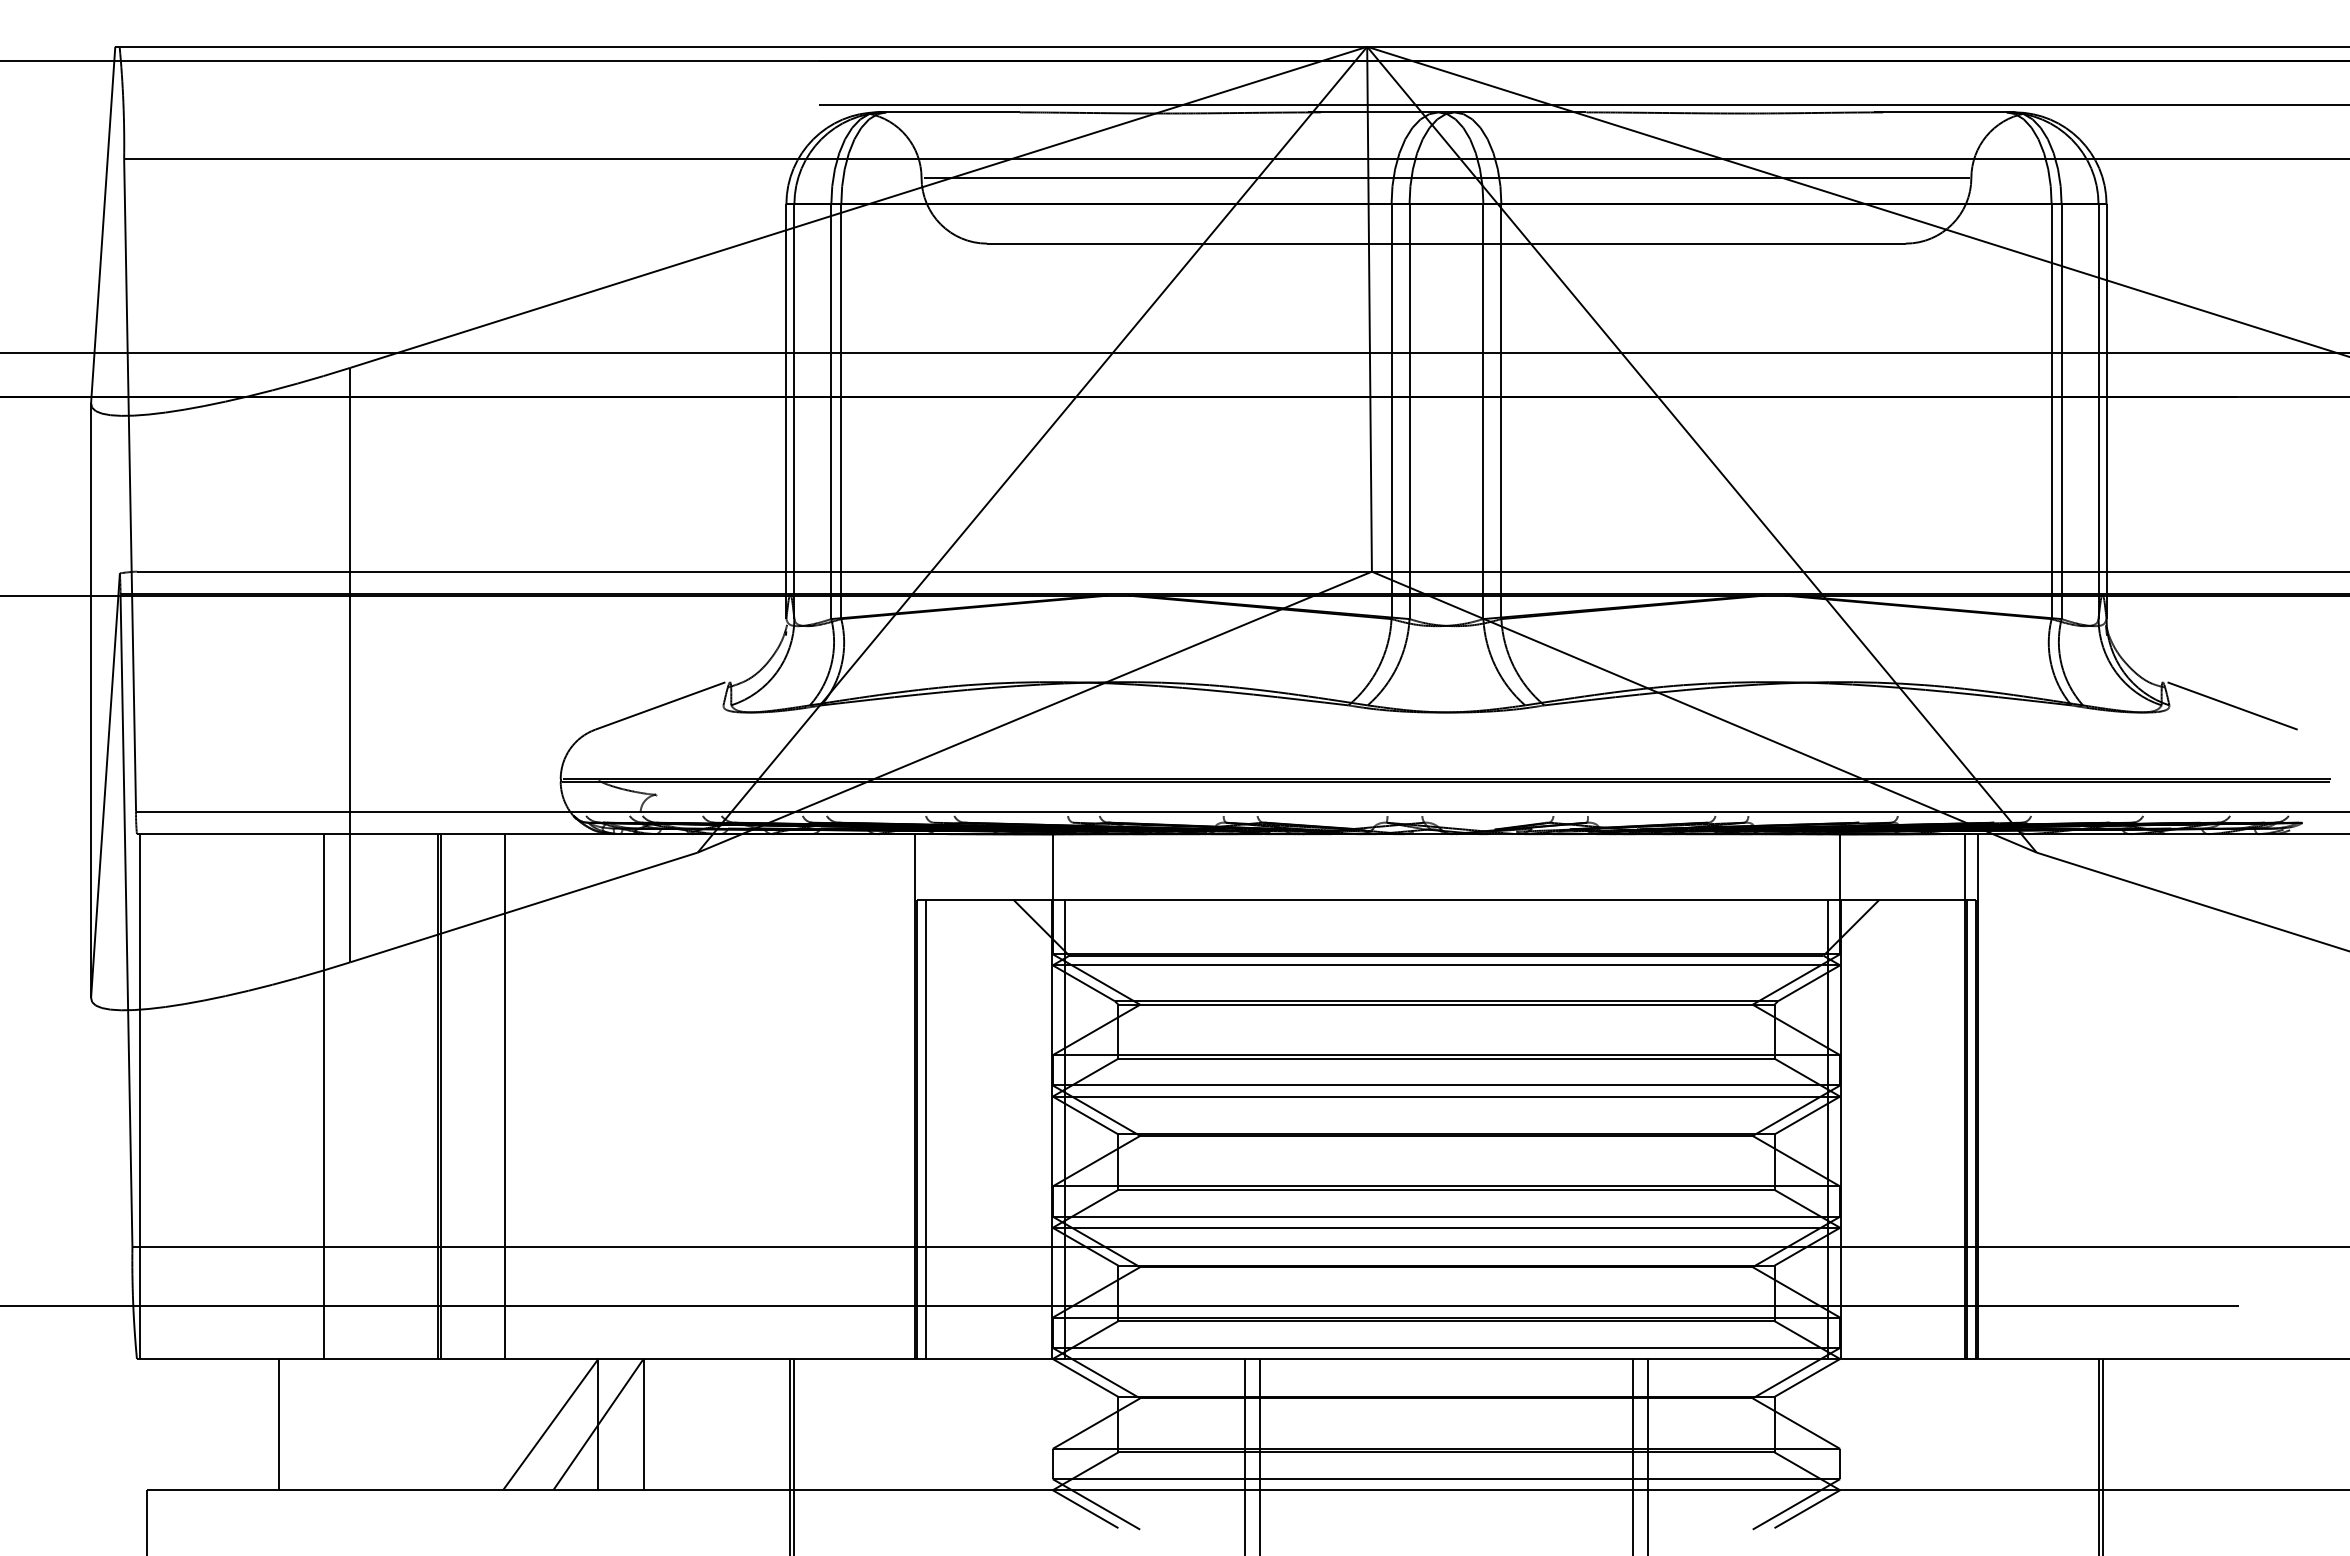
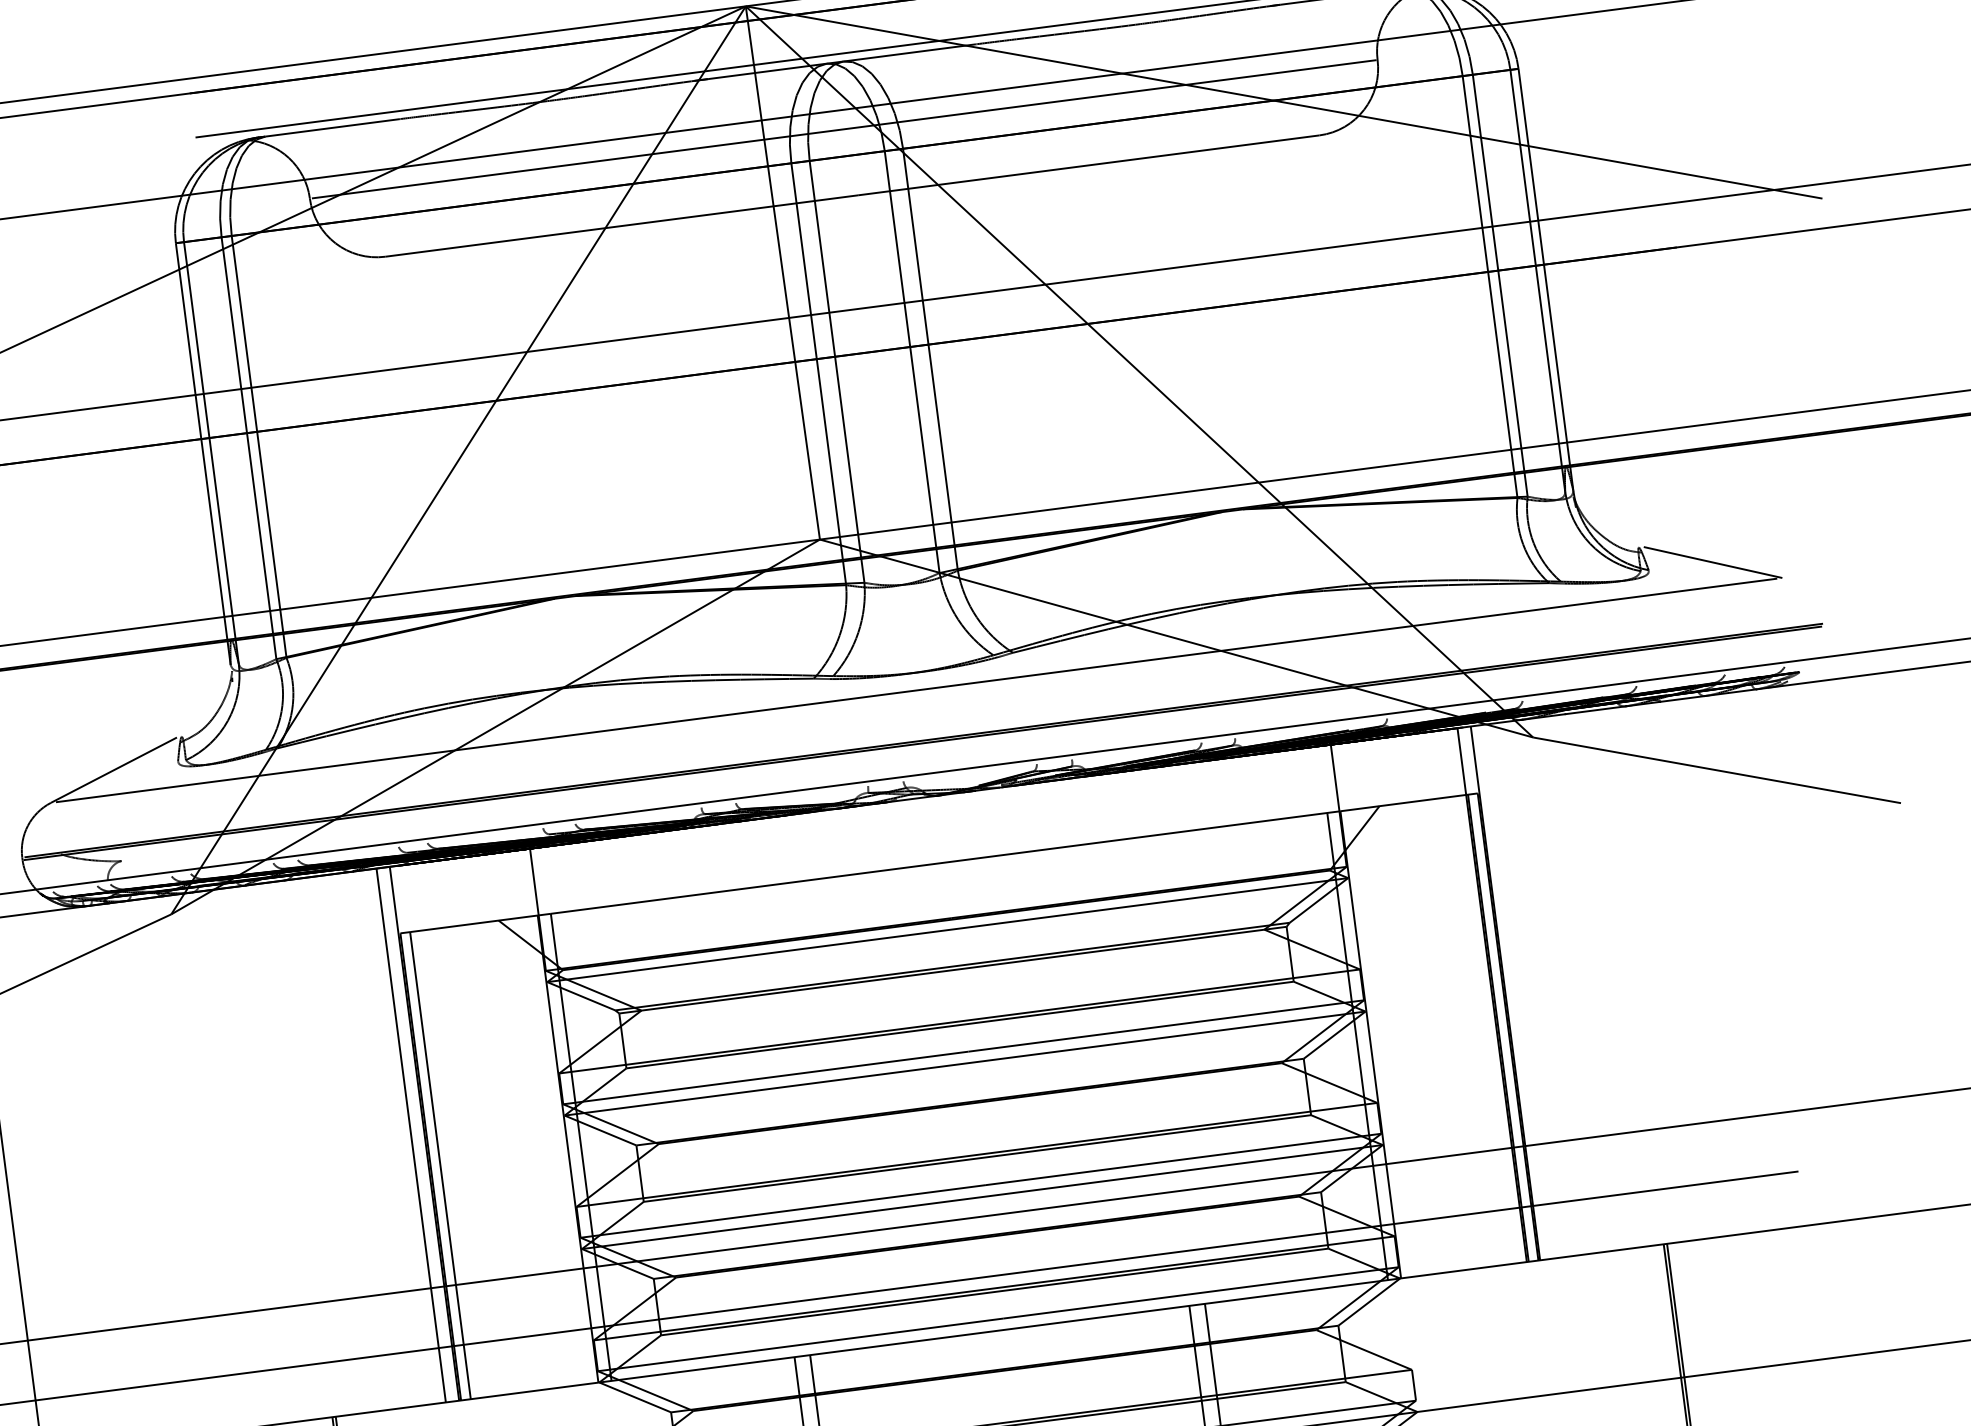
line: (1446, 729) -> (916, 690), added
line: (901, 1096) -> (410, 1135), added

